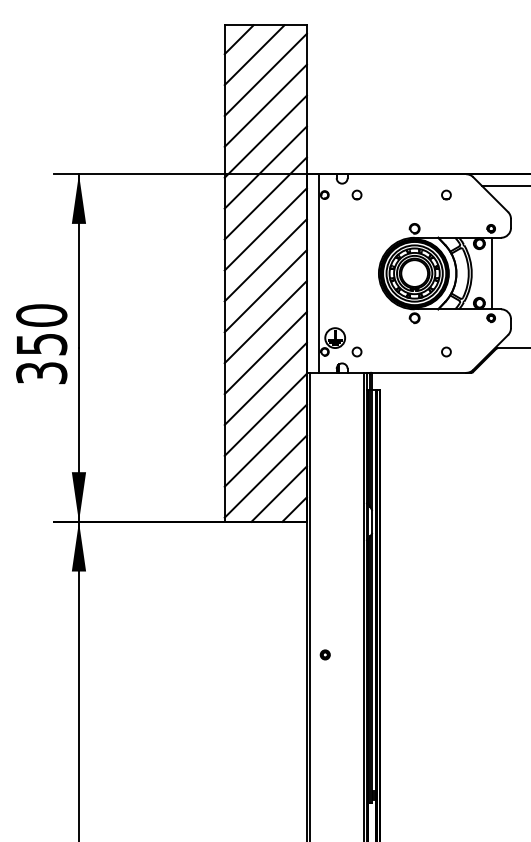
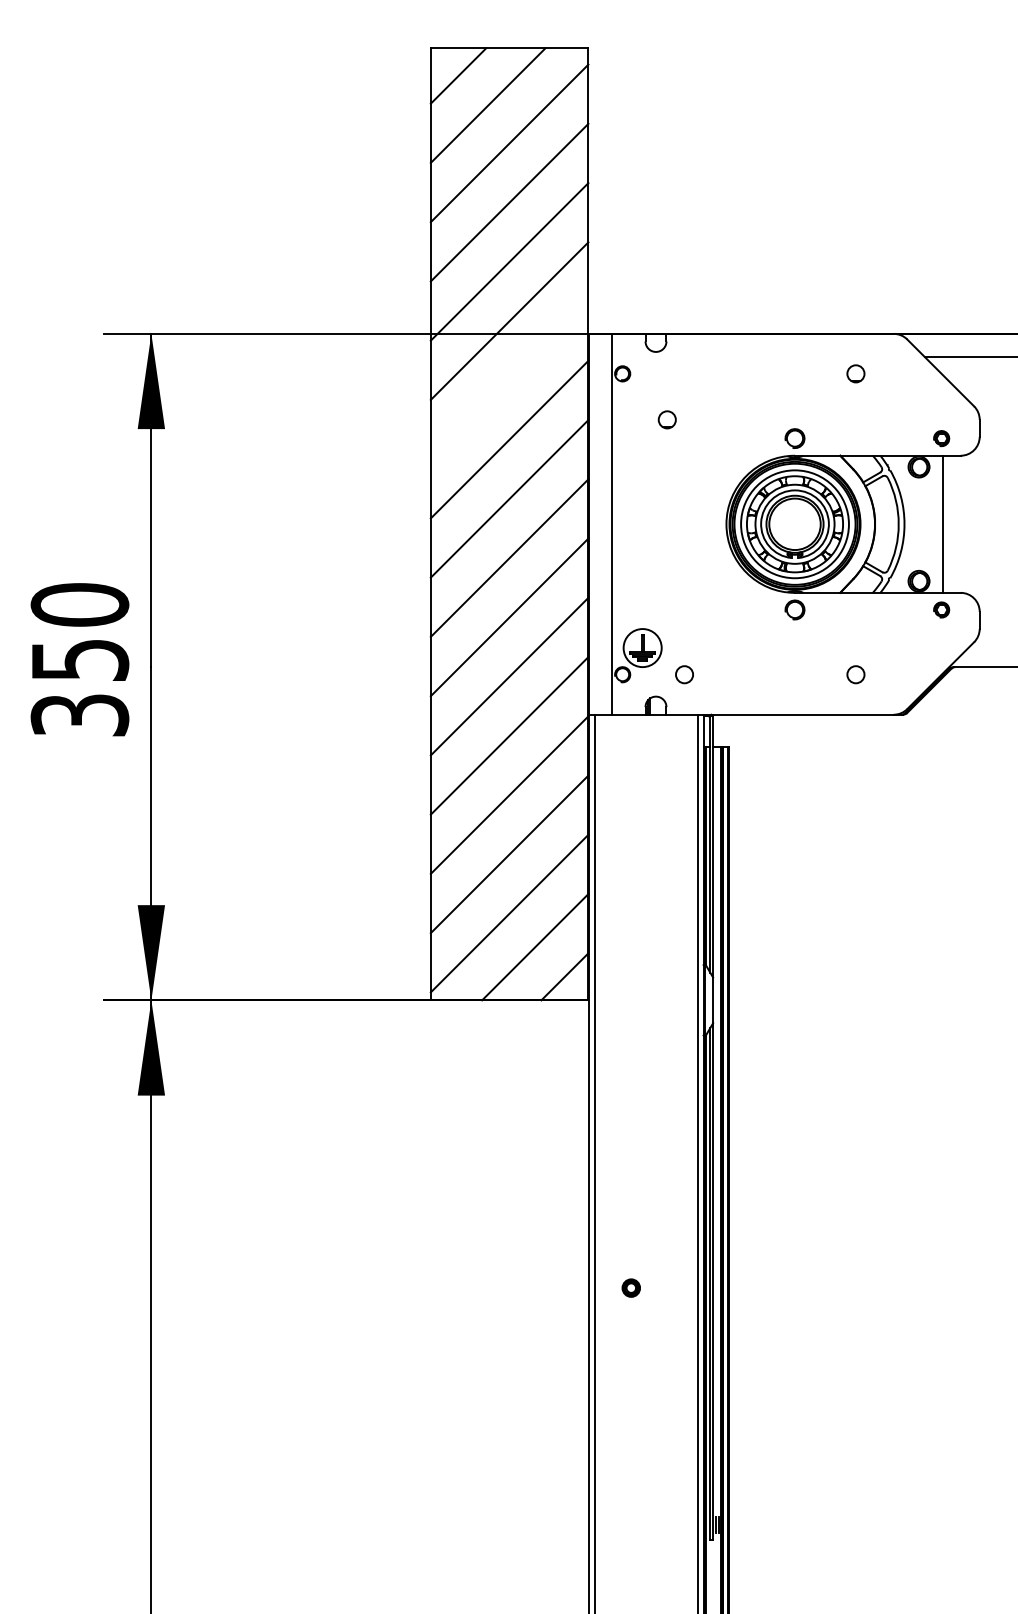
part: (356, 194) -> (666, 418), moved
line: (265, 198) -> (509, 380), removed
part: (324, 654) -> (629, 1287), moved

